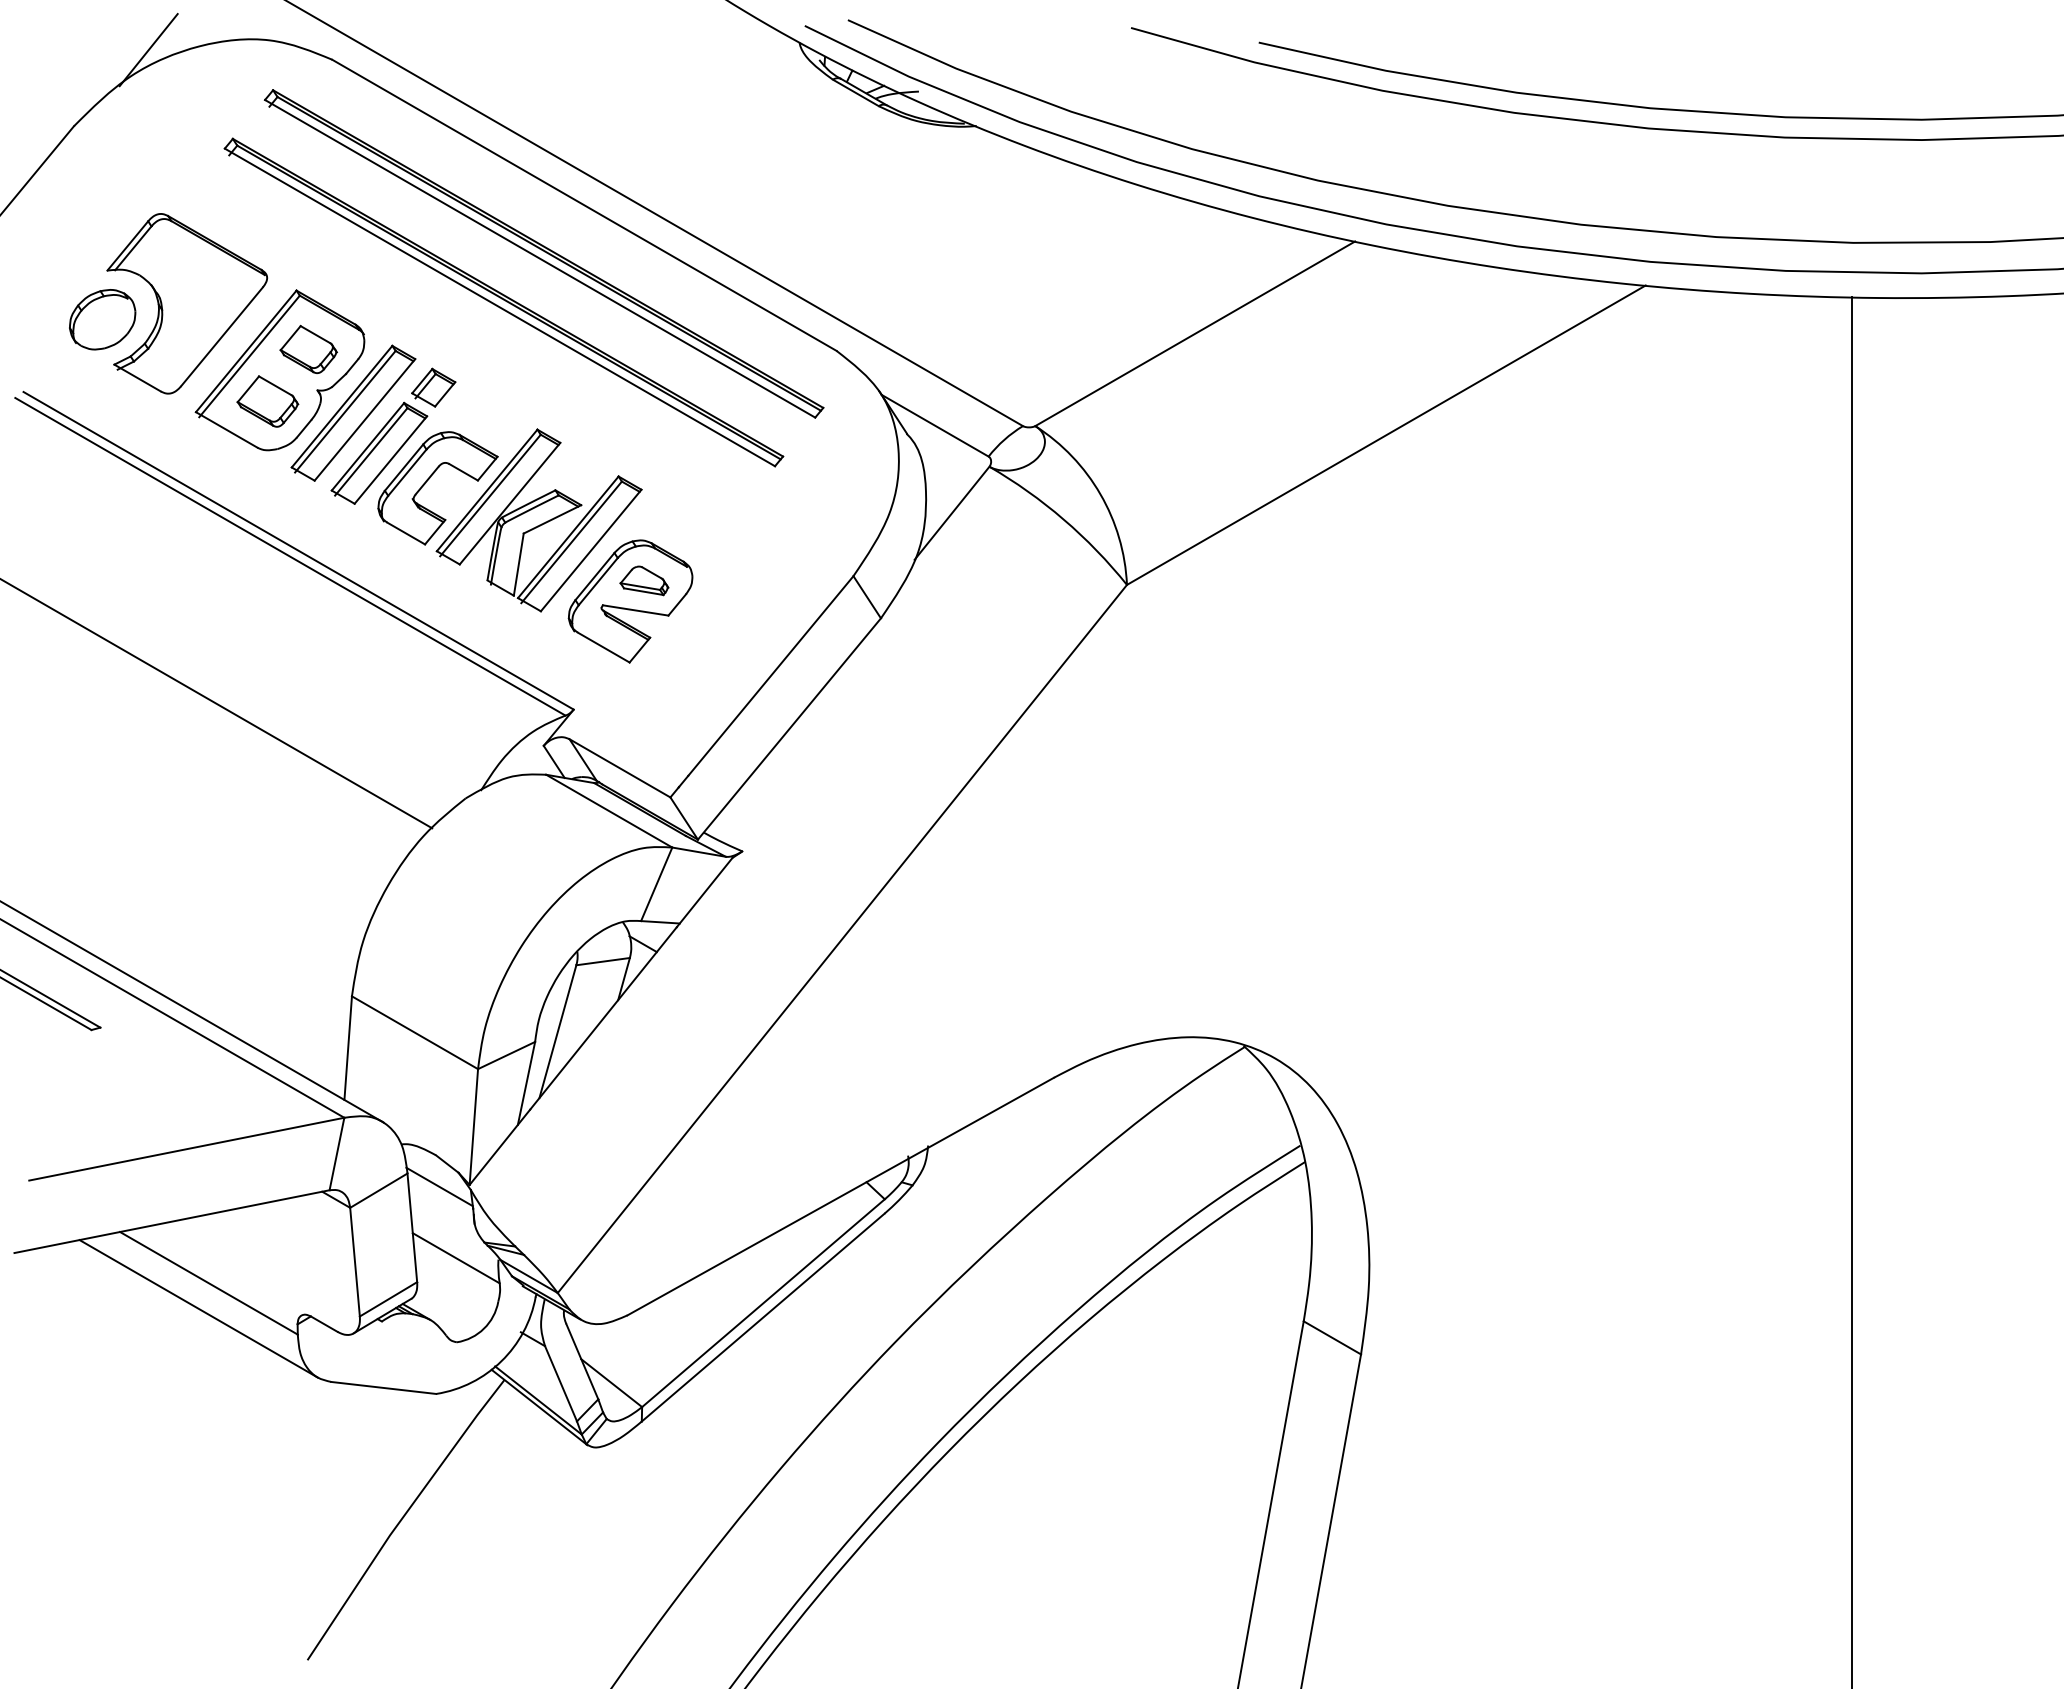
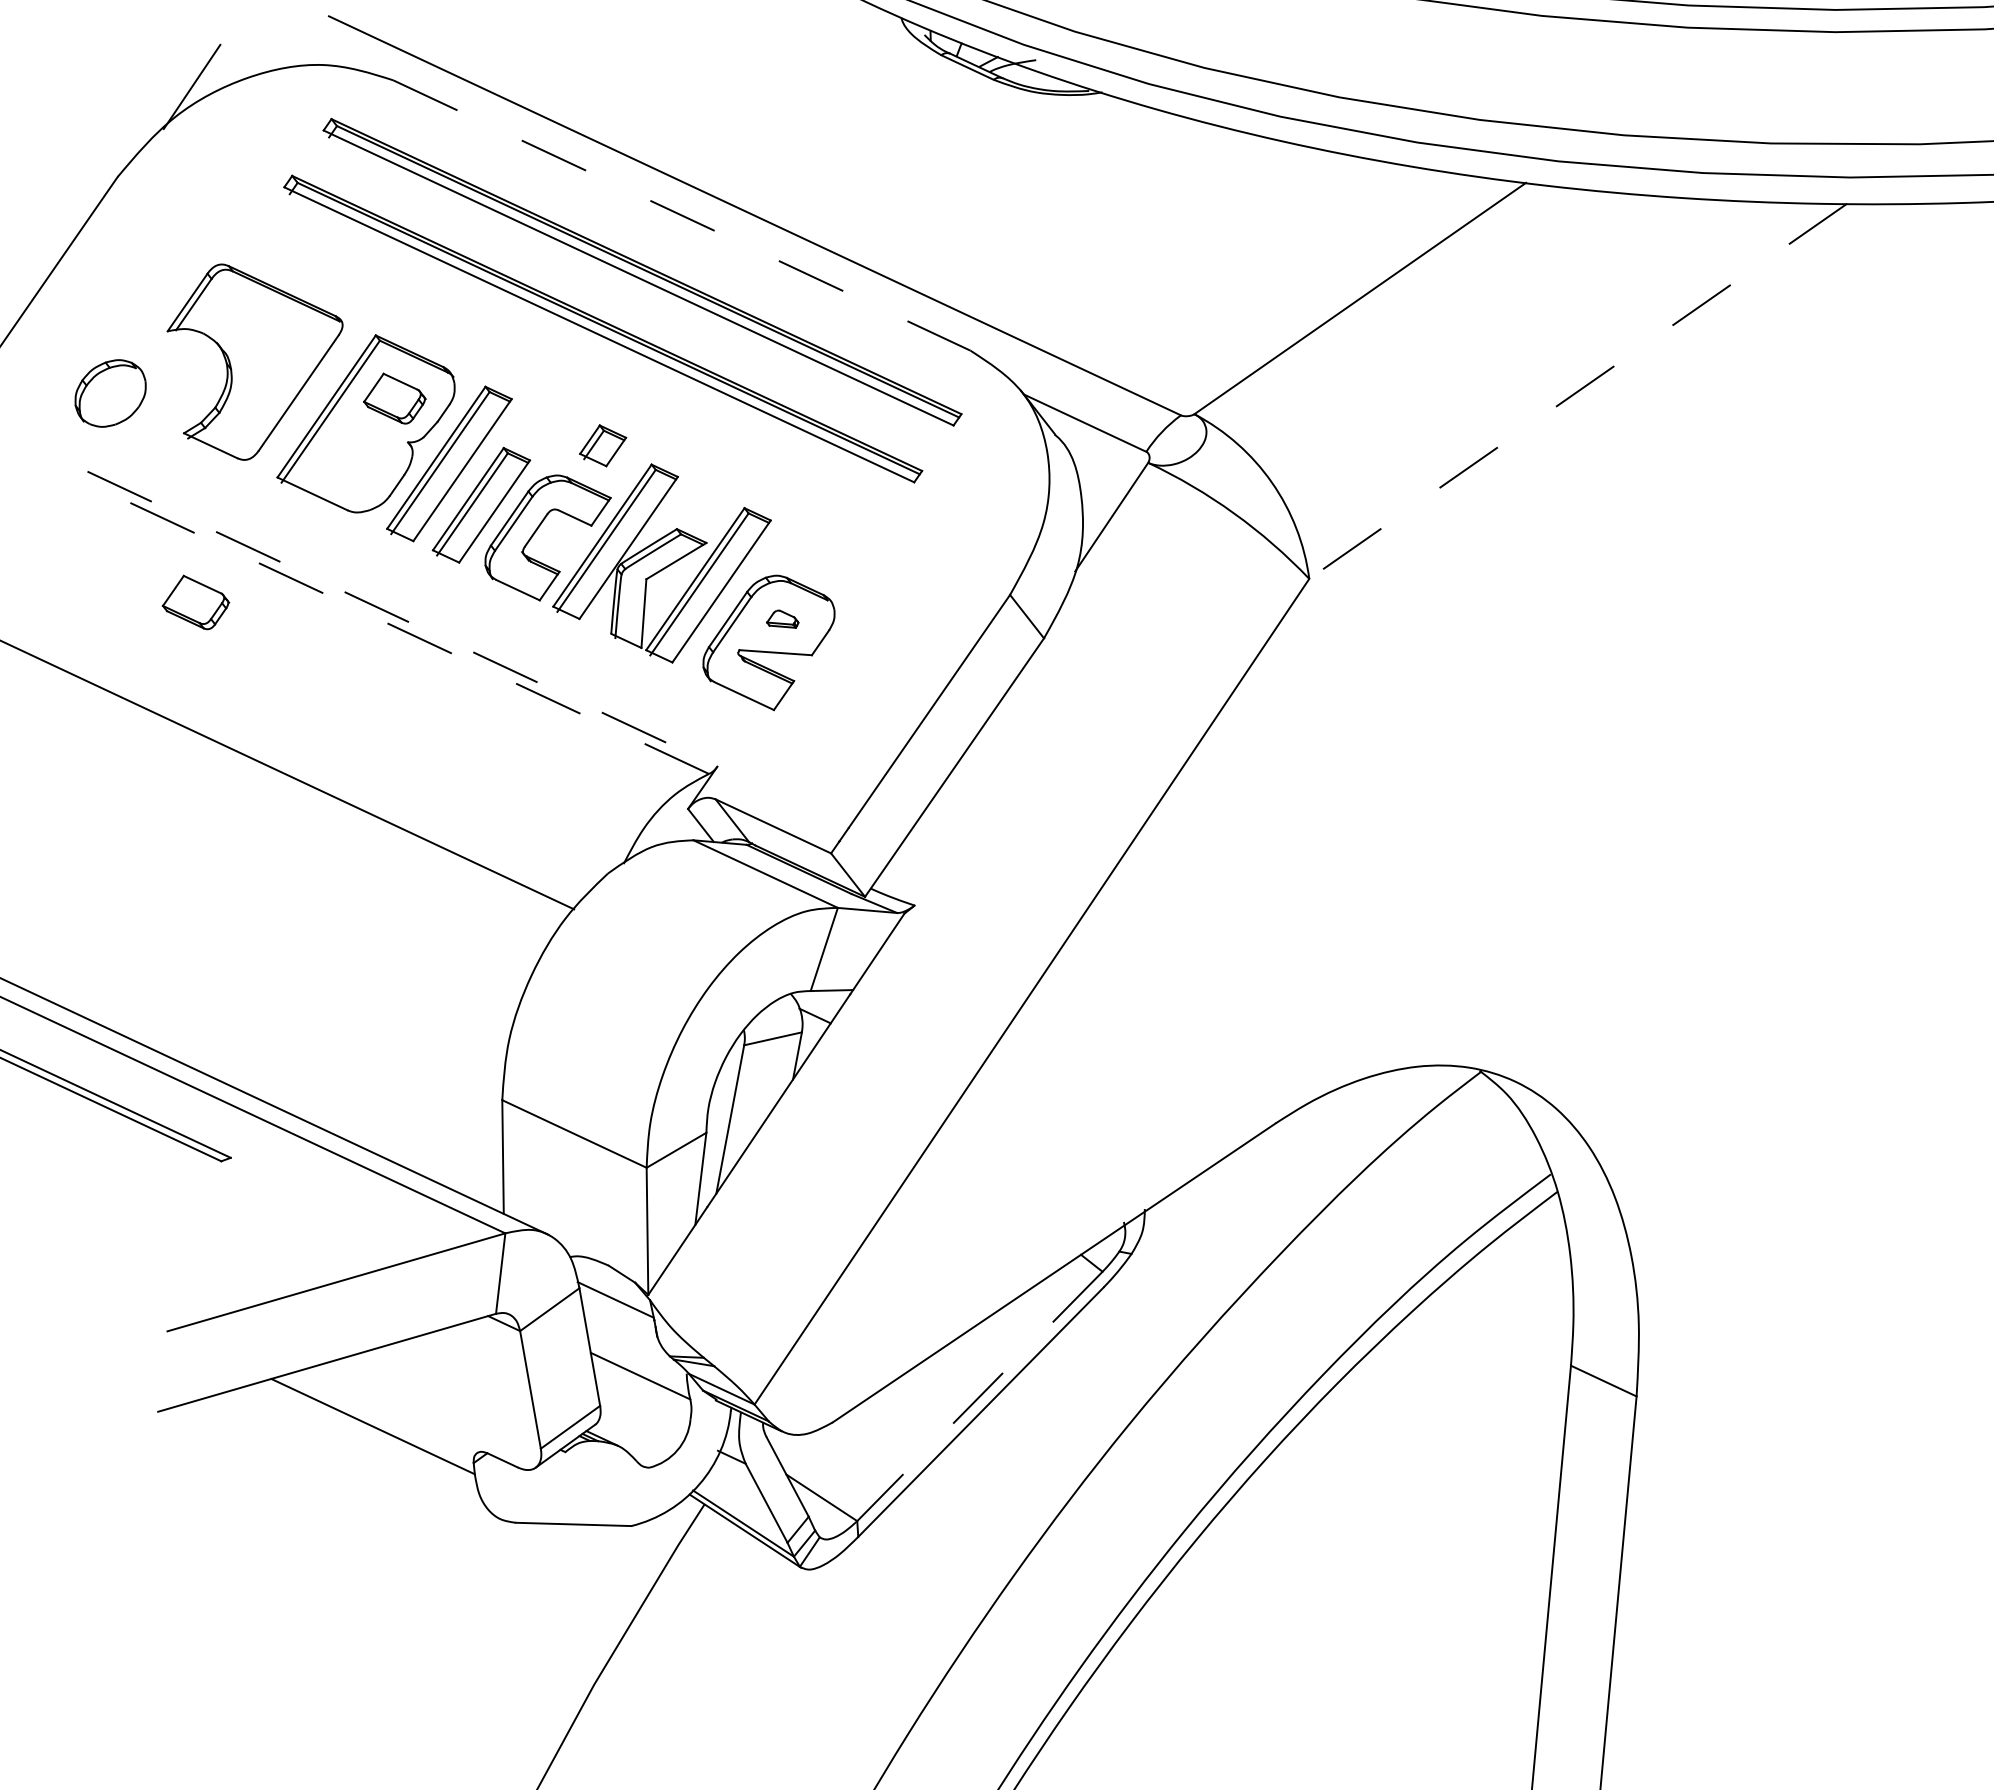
line: (584, 205) -> (682, 215), solid -> dashed
part: (102, 319) -> (110, 393), moved
part: (433, 387) -> (602, 445), moved
part: (267, 401) -> (195, 602), moved
line: (1385, 435) -> (1577, 391), solid -> dashed
line: (298, 550) -> (402, 618), solid -> dashed
line: (290, 556) -> (394, 626), solid -> dashed
part: (644, 580) -> (782, 619), size x0.6
line: (763, 1303) -> (979, 1396), solid -> dashed
line: (198, 1308) -> (364, 1455), removed

